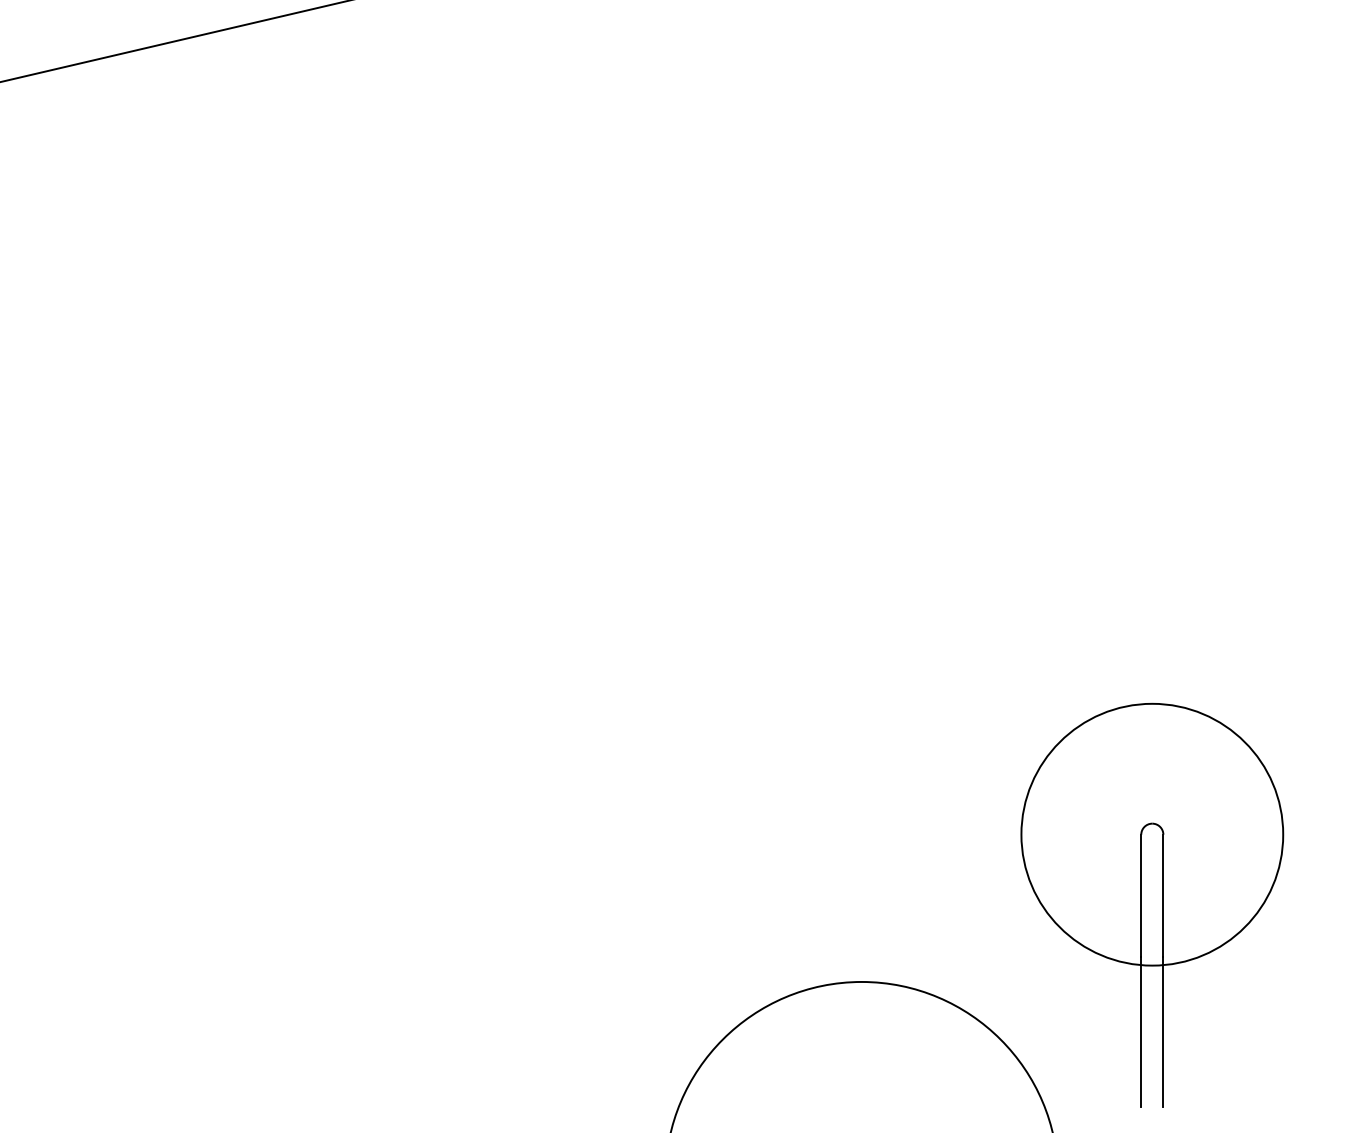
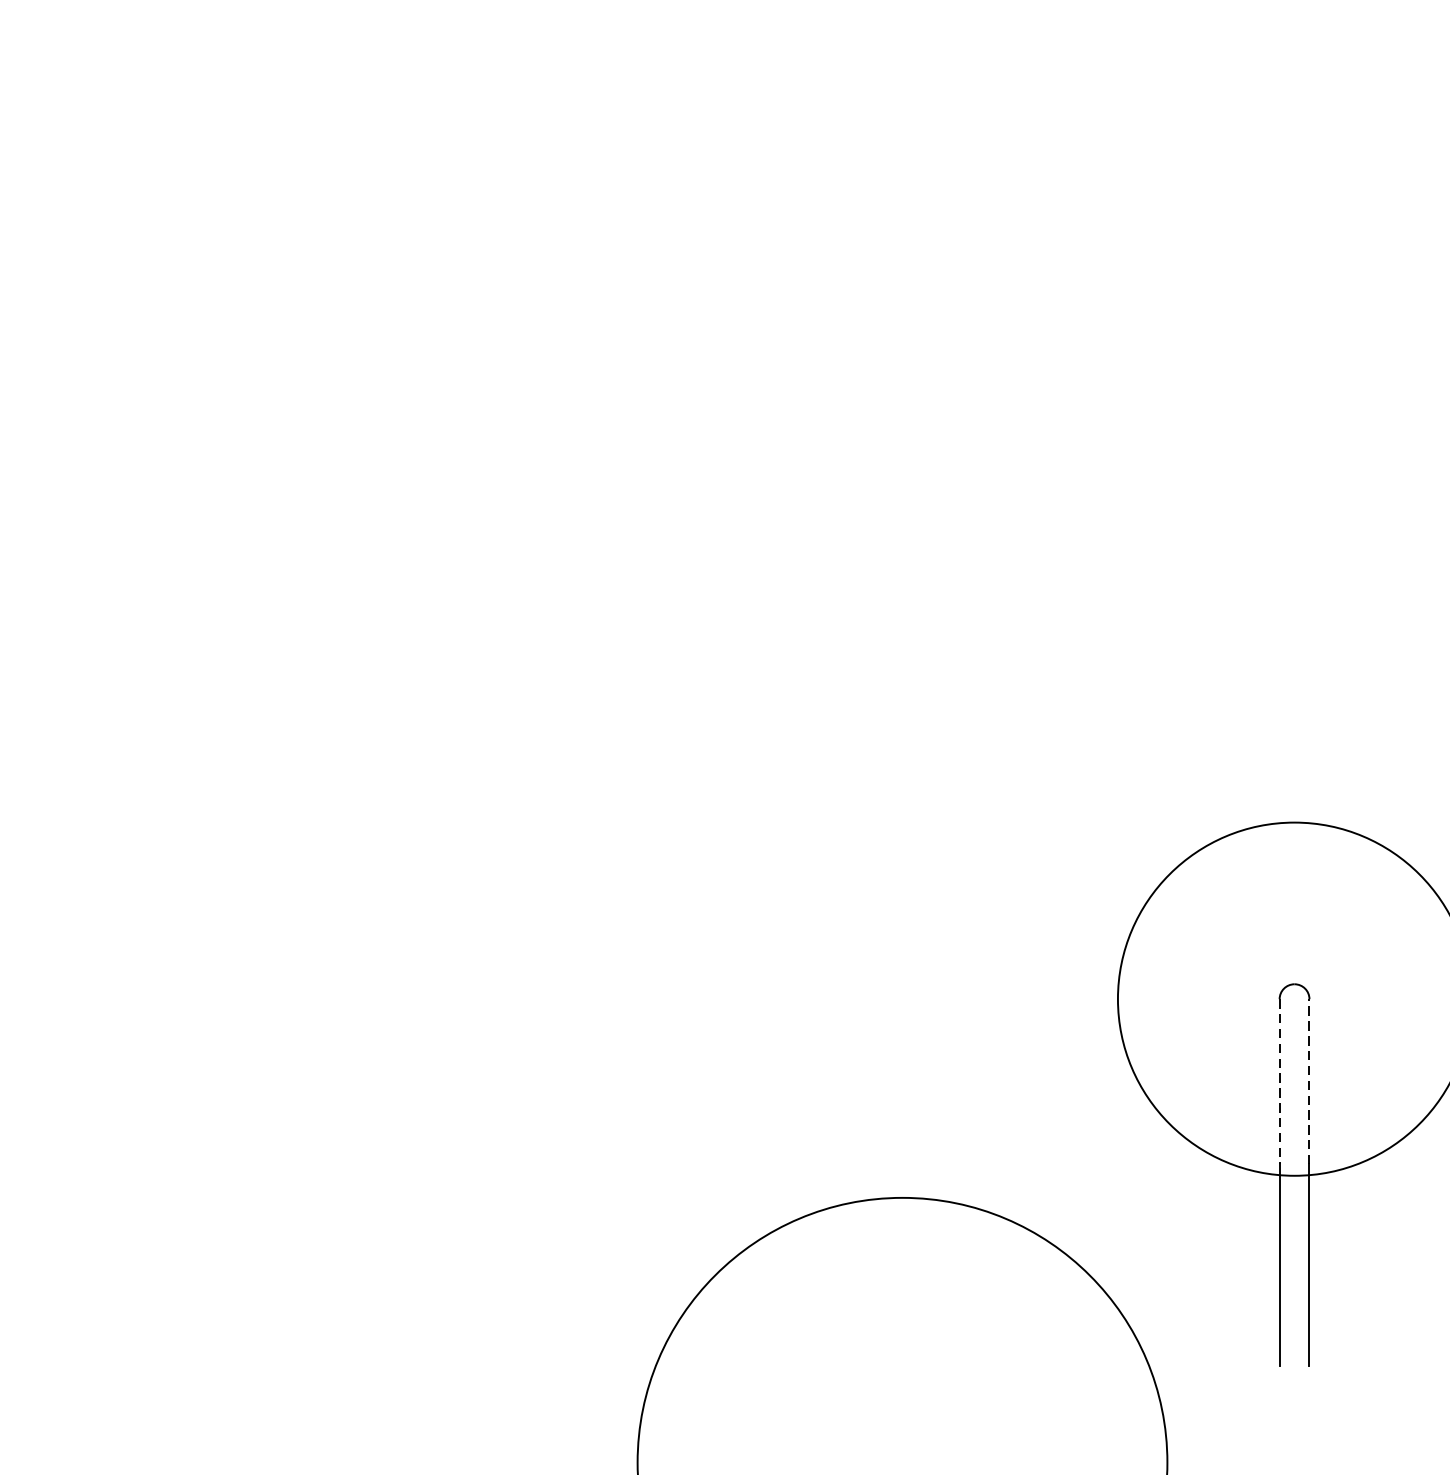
line: (1163, 895) -> (1309, 1081), solid -> dashed
line: (1141, 896) -> (1279, 1082), solid -> dashed

